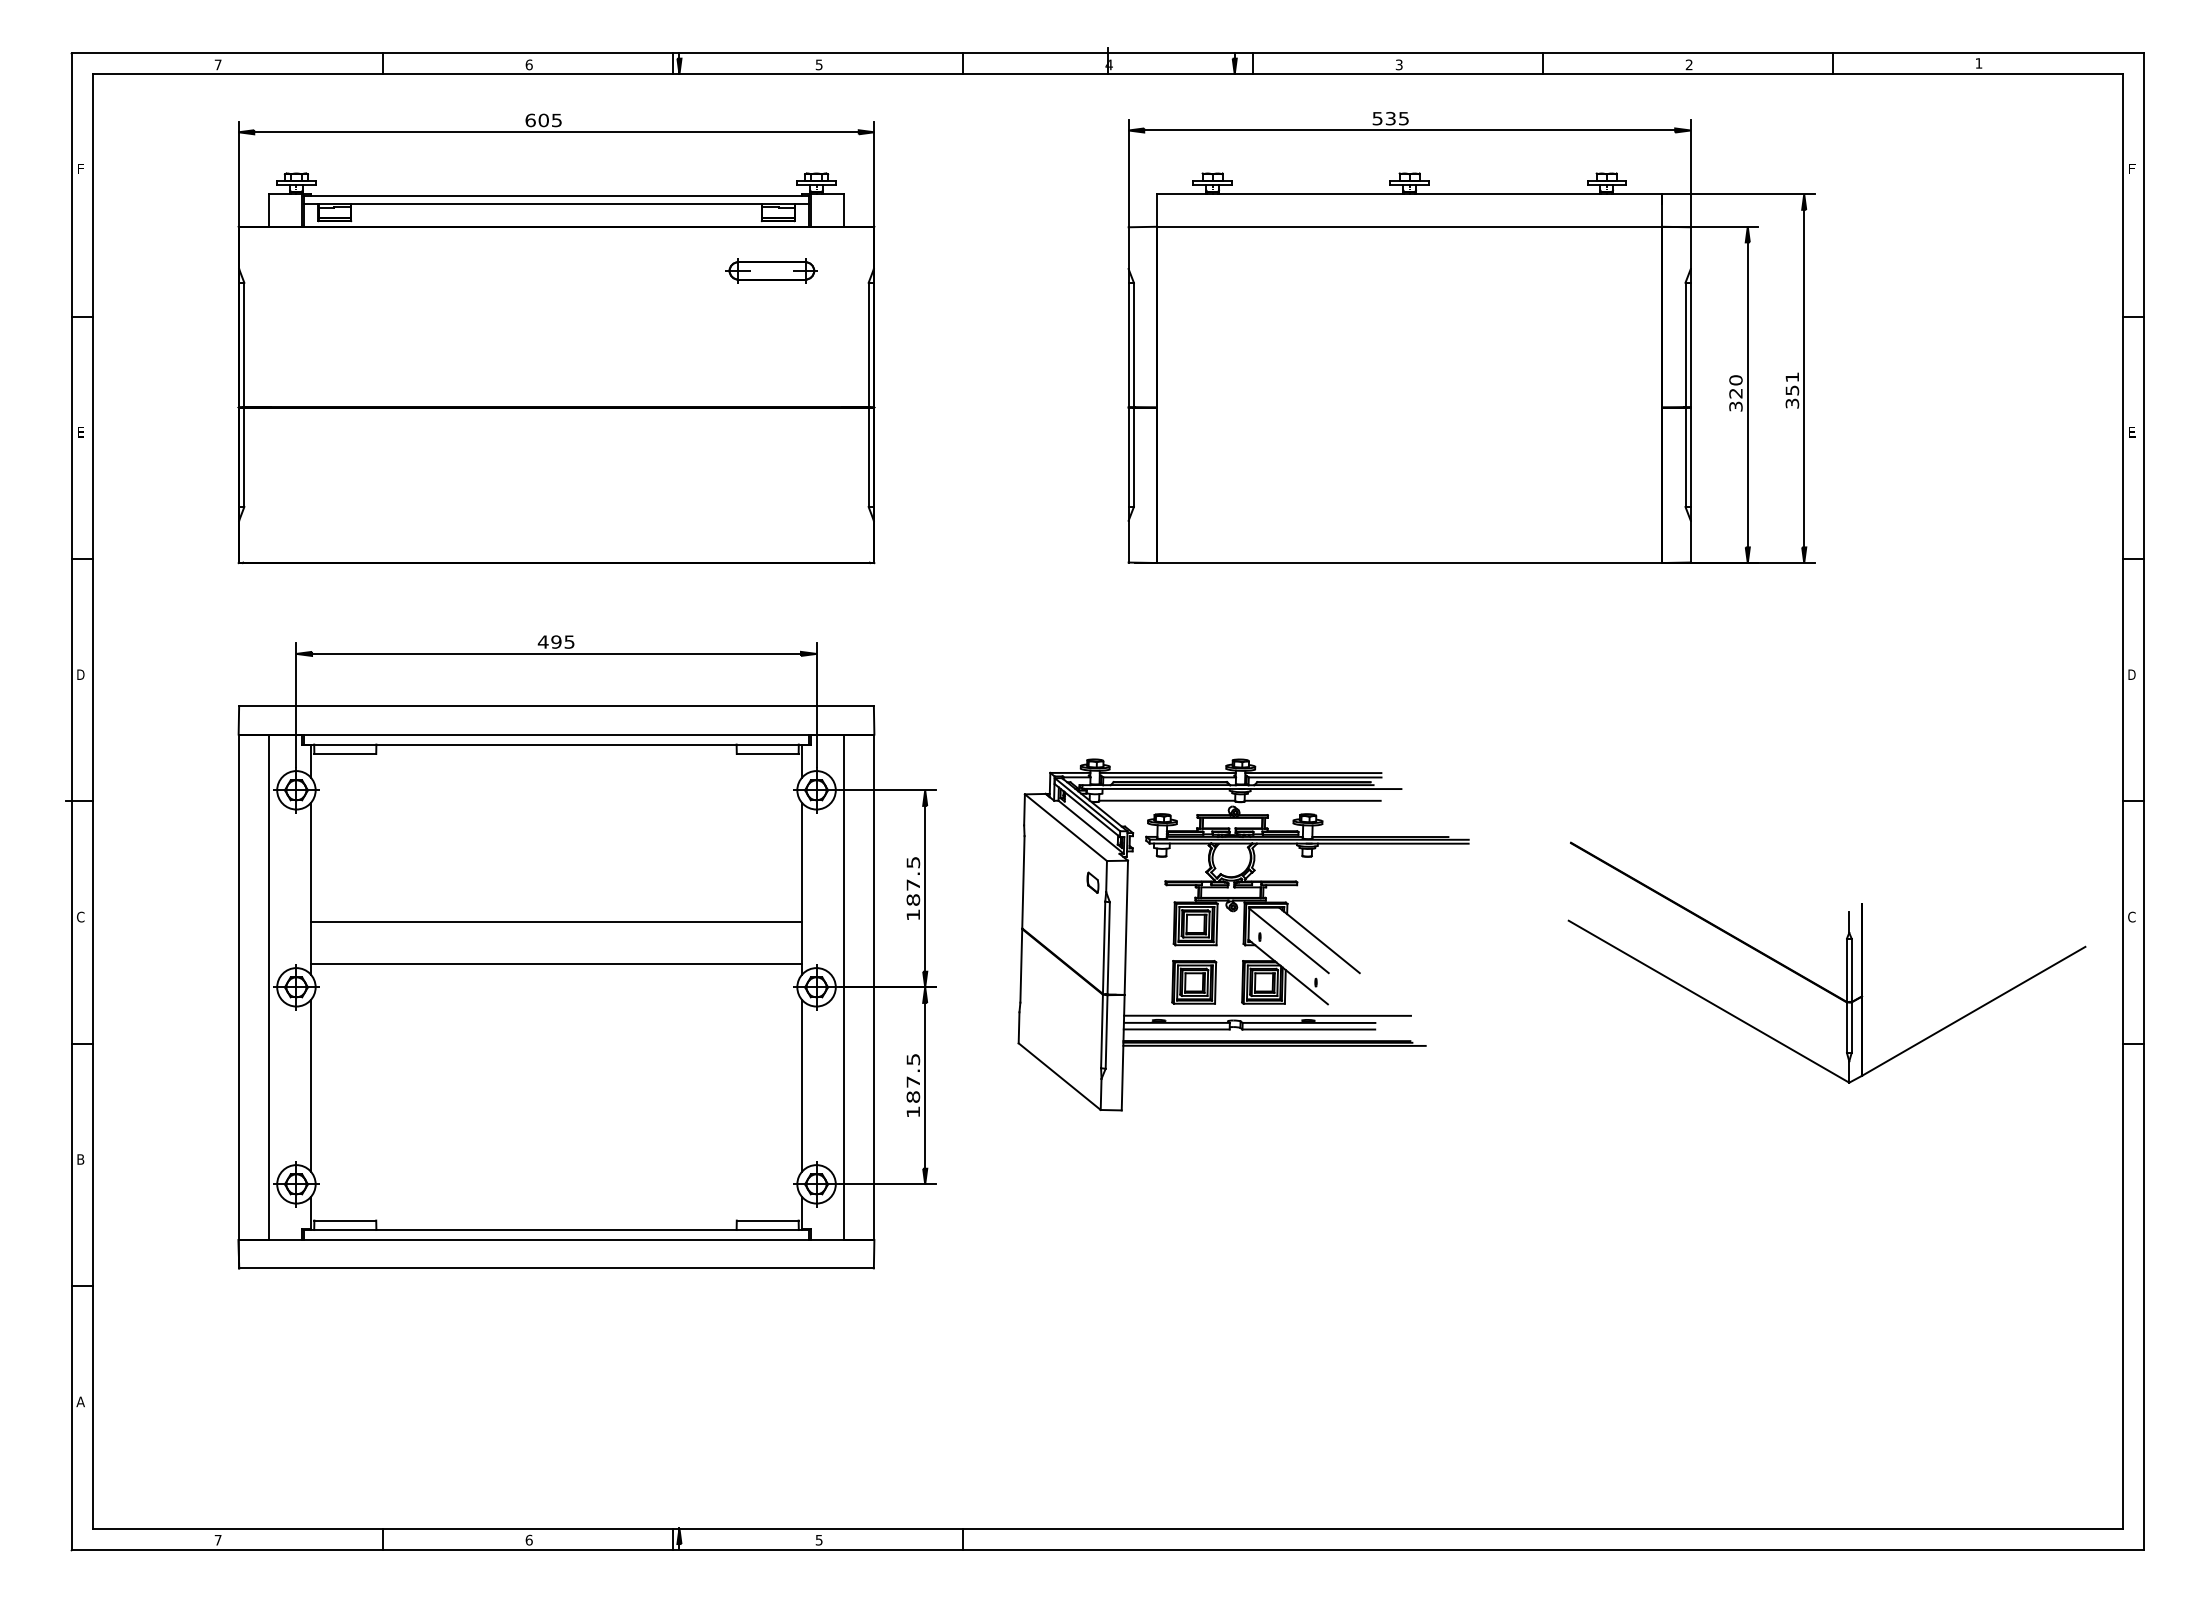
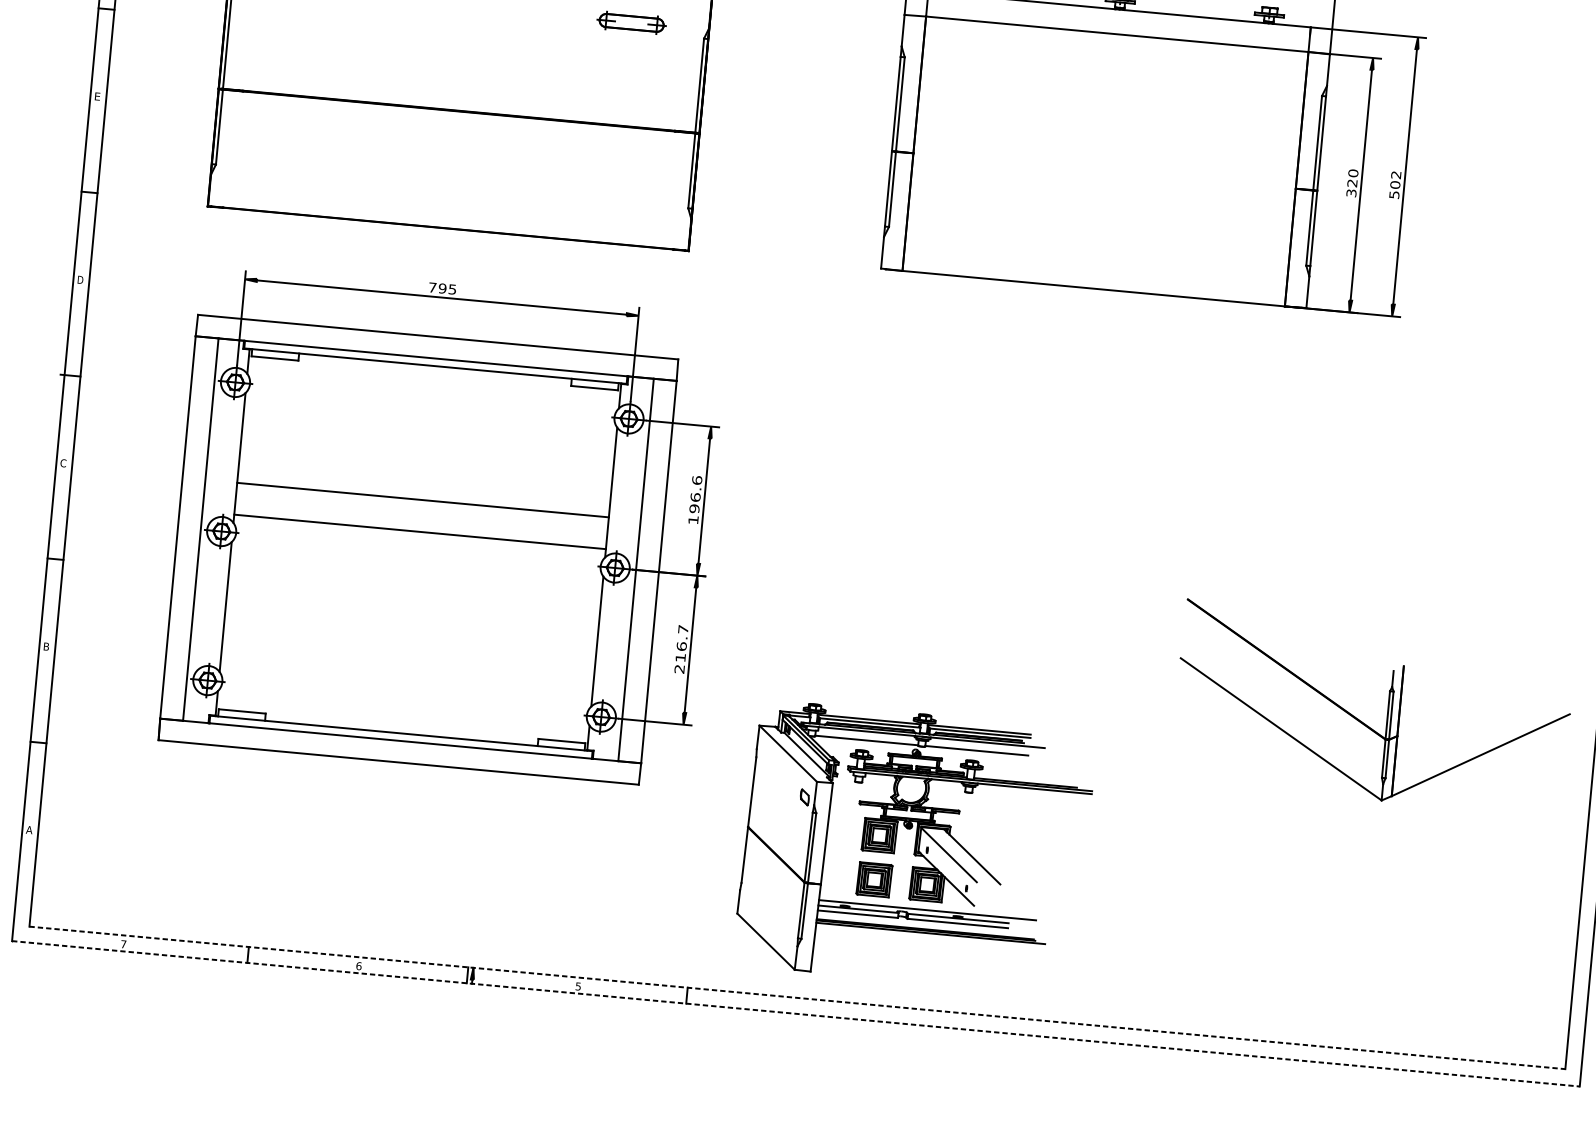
text: (1792, 390) -> (1395, 185), 351 -> 502
text: (542, 641) -> (432, 287), 495 -> 795
text: (913, 880) -> (696, 494), 187.5 -> 196.6
part: (1243, 934) -> (915, 847), moved
part: (1846, 962) -> (1387, 709), moved
text: (913, 1085) -> (681, 649), 187.5 -> 216.7
line: (1108, 1528) -> (798, 997), solid -> dashed
line: (1108, 1549) -> (796, 1013), solid -> dashed

